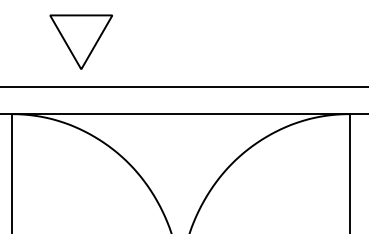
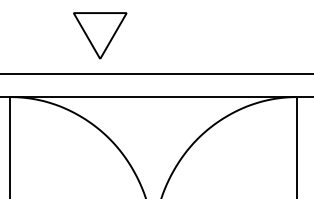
part: (81, 41) -> (100, 35), moved

